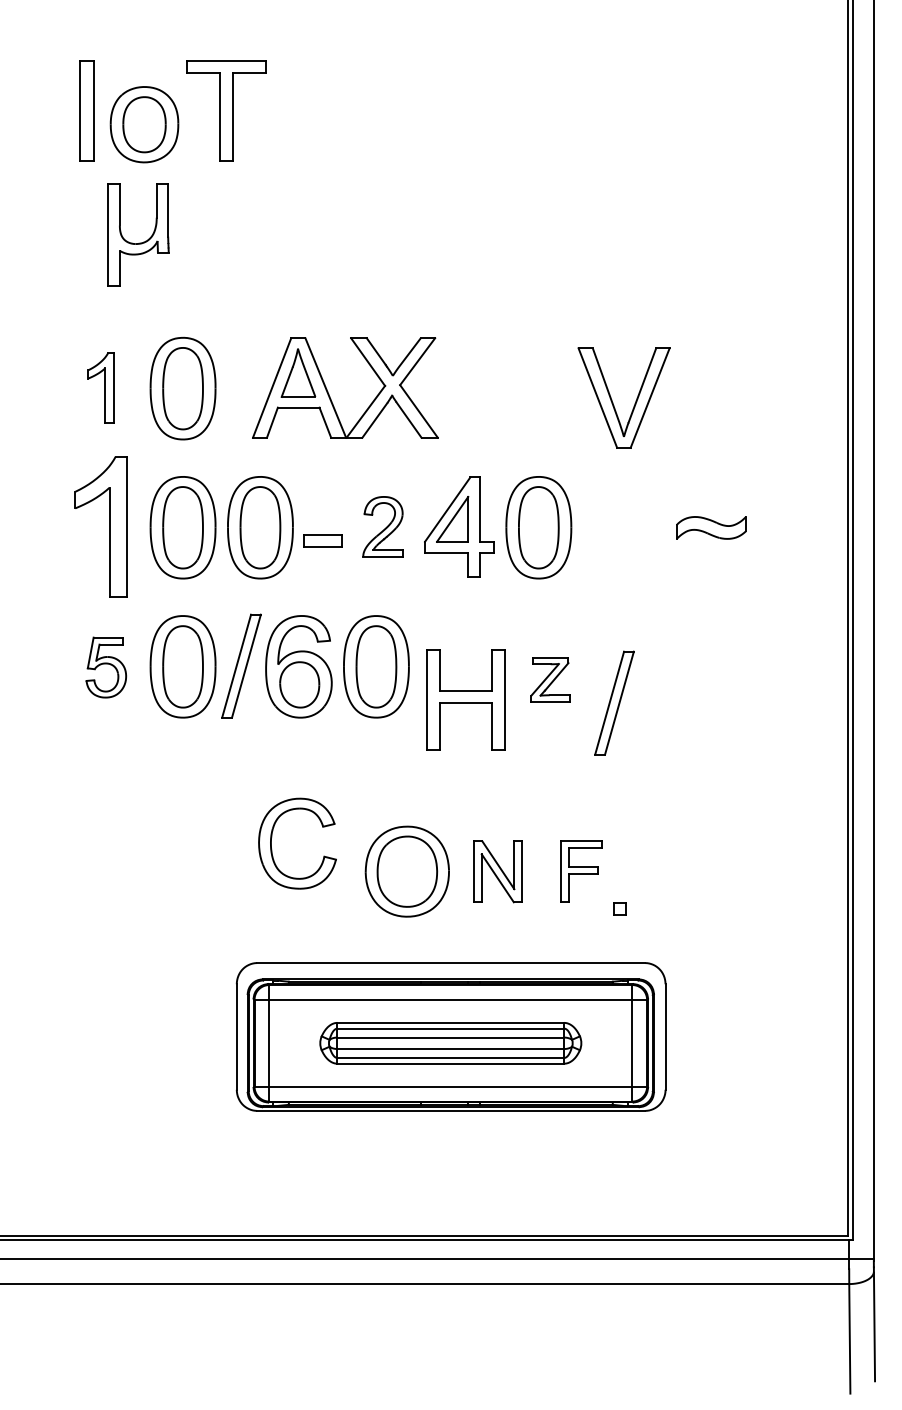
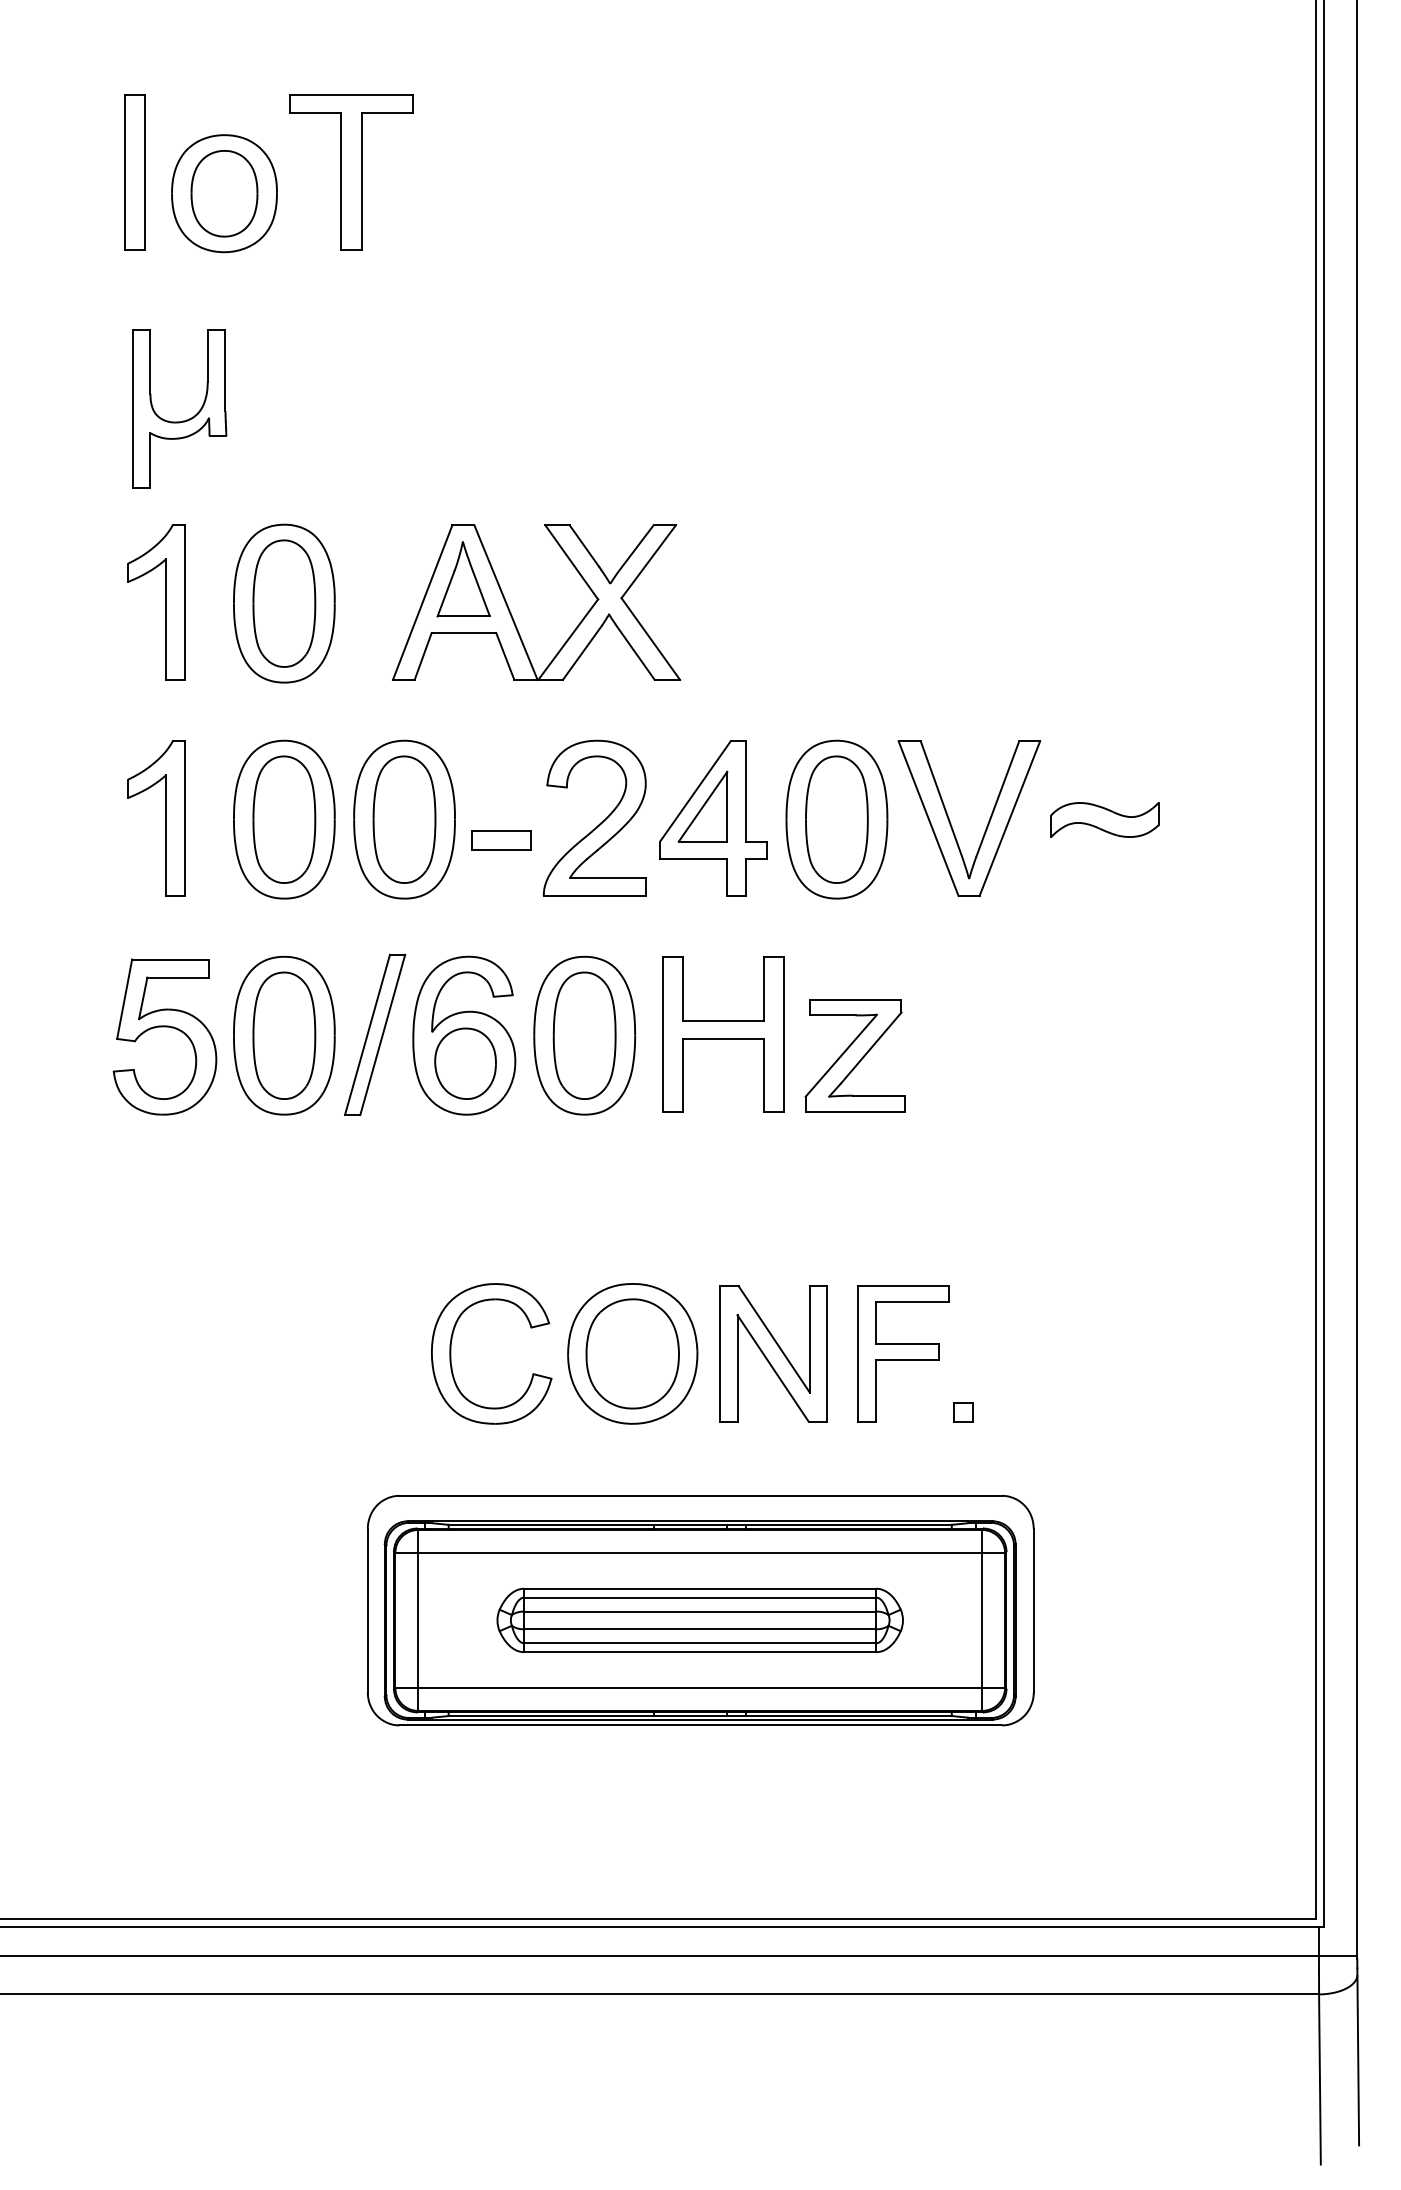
part: (139, 242) -> (180, 420), moved
part: (100, 387) -> (156, 601), size x1.43
part: (612, 399) -> (951, 820), moved
part: (100, 526) -> (156, 817), size x0.71
part: (382, 526) -> (594, 817), size x1.67
part: (106, 667) -> (165, 1036), size x1.67
part: (550, 679) -> (855, 1055), size x1.67
part: (465, 699) -> (723, 1033), moved
part: (614, 702) -> (954, 1091), removed
part: (272, 837) -> (452, 1344), moved
part: (497, 871) -> (772, 1353), size x1.43
part: (581, 871) -> (903, 1353), size x1.43

